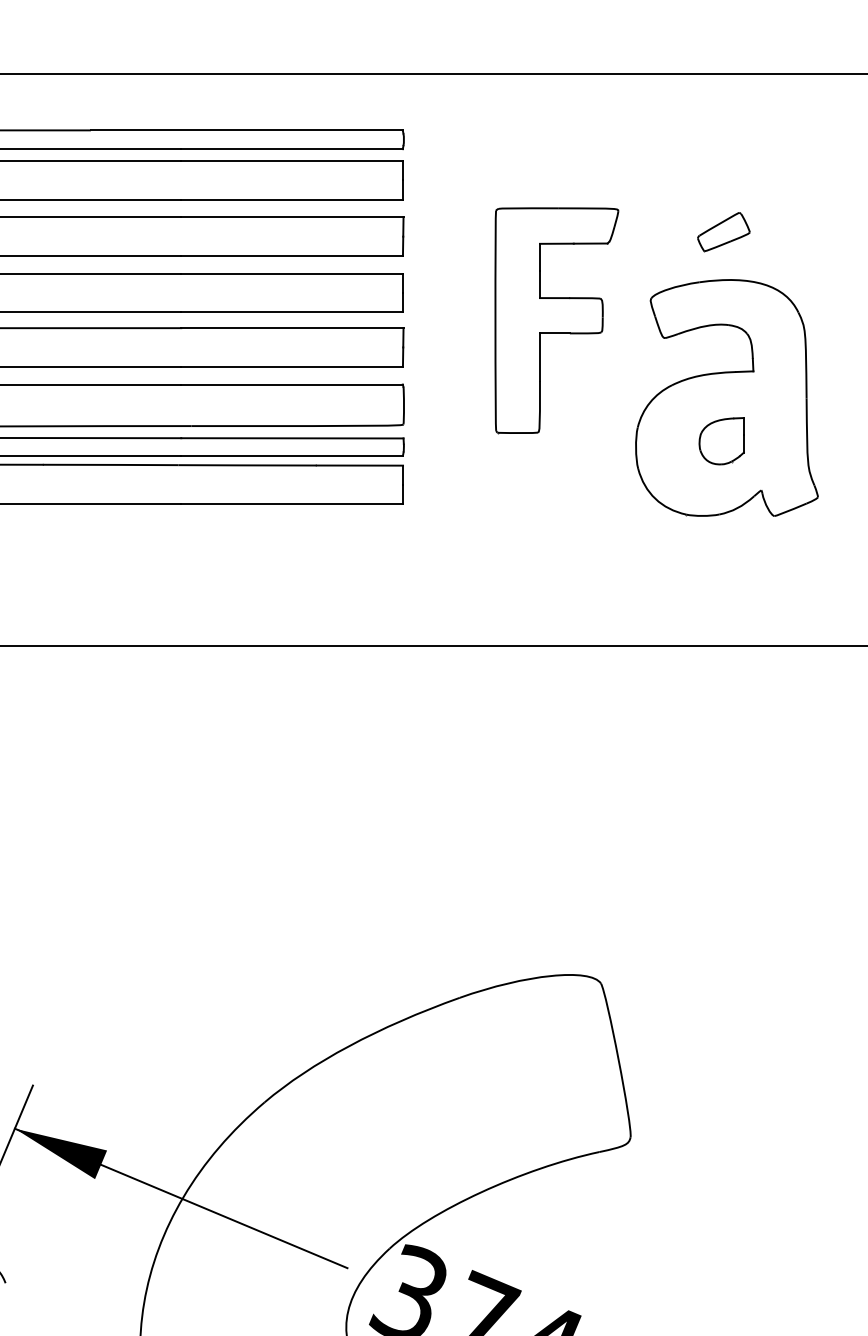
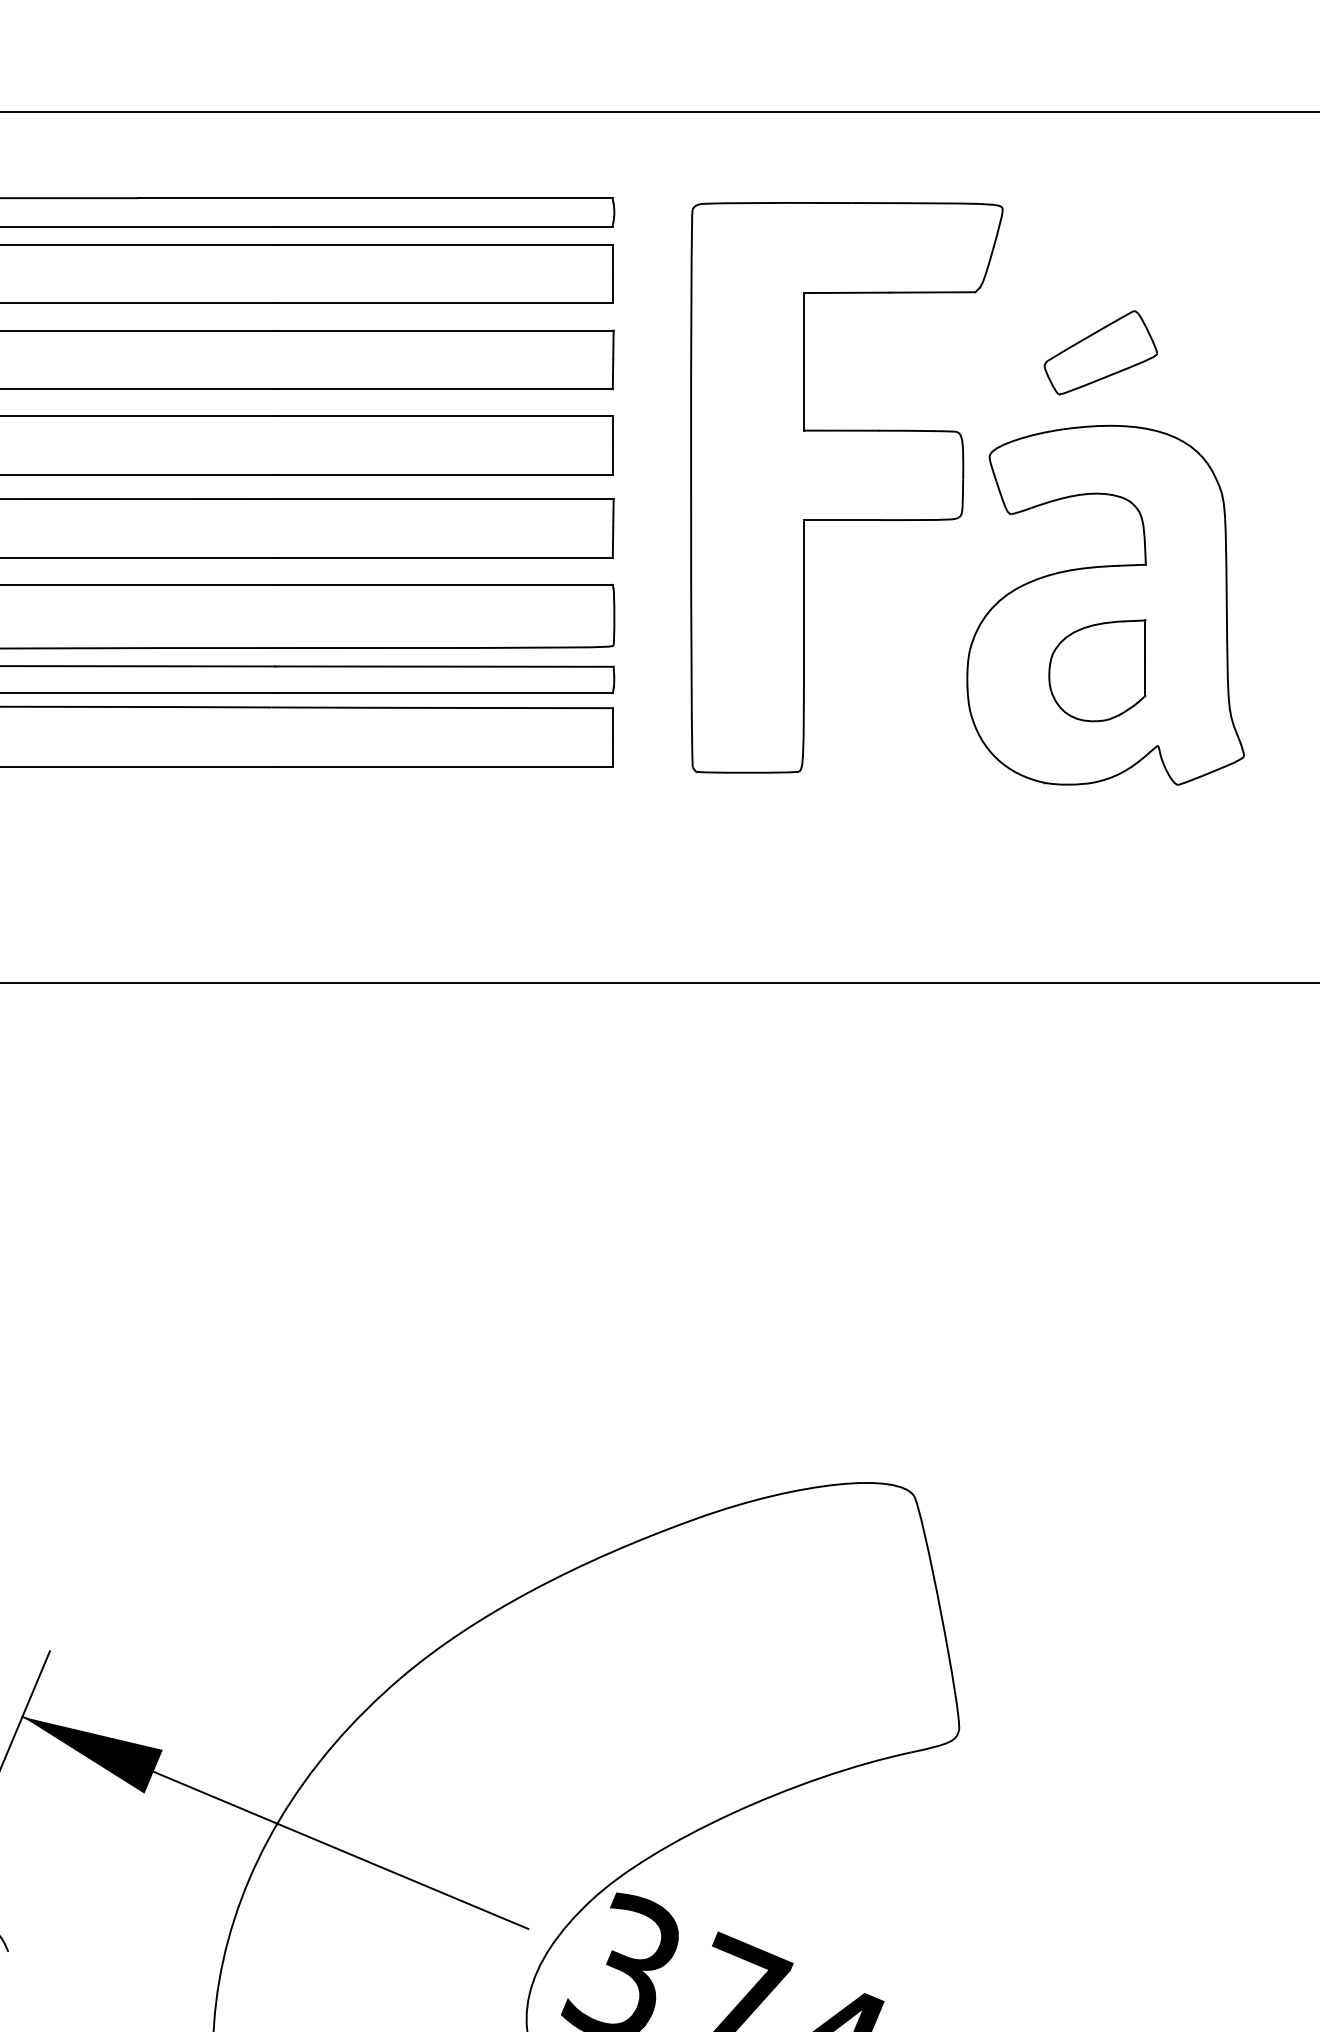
part: (723, 231) -> (1100, 351), size x1.43
part: (556, 320) -> (846, 487), size x1.67
part: (721, 441) -> (1097, 671), size x1.43

